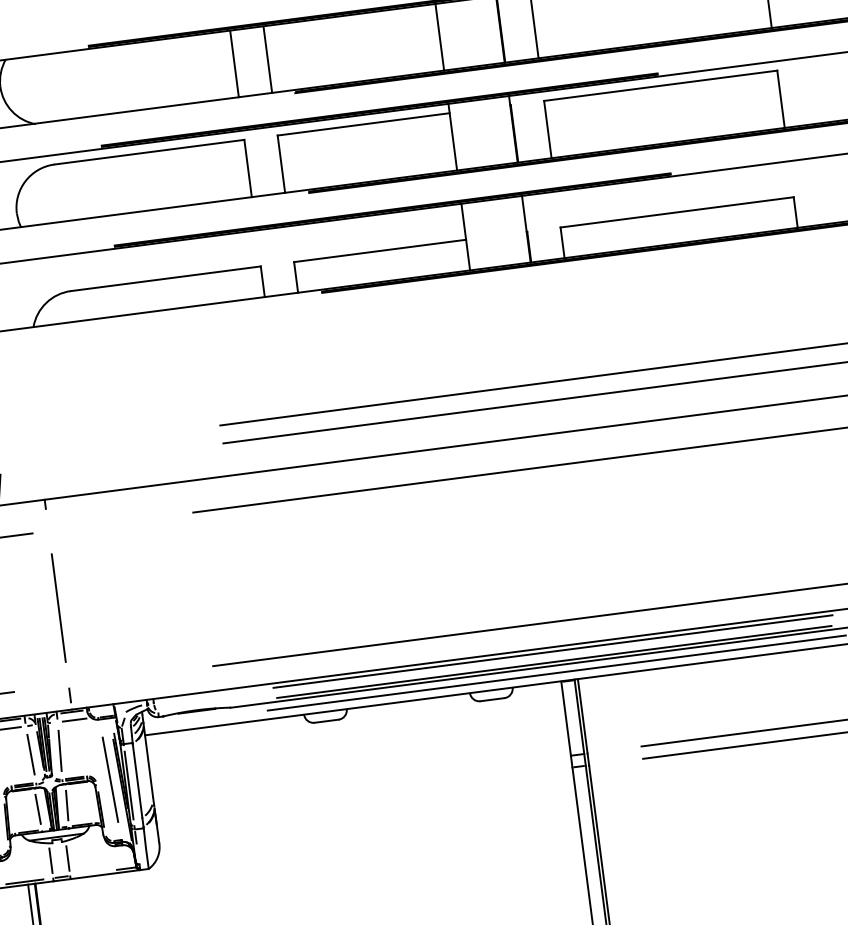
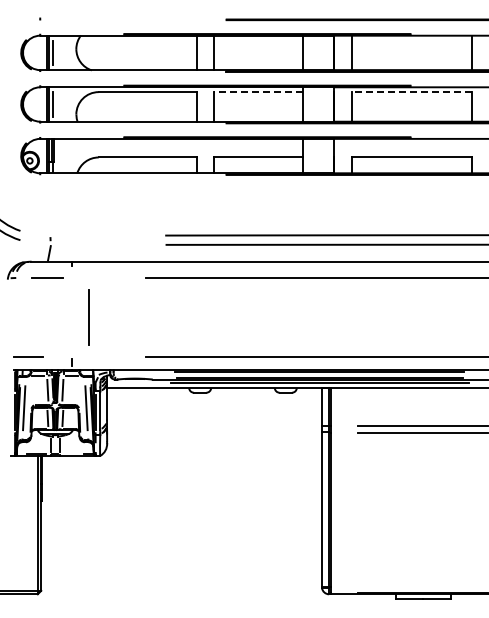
line: (660, 86) -> (411, 92), solid -> dashed
line: (362, 125) -> (257, 92), solid -> dashed
line: (58, 607) -> (88, 317), moved

